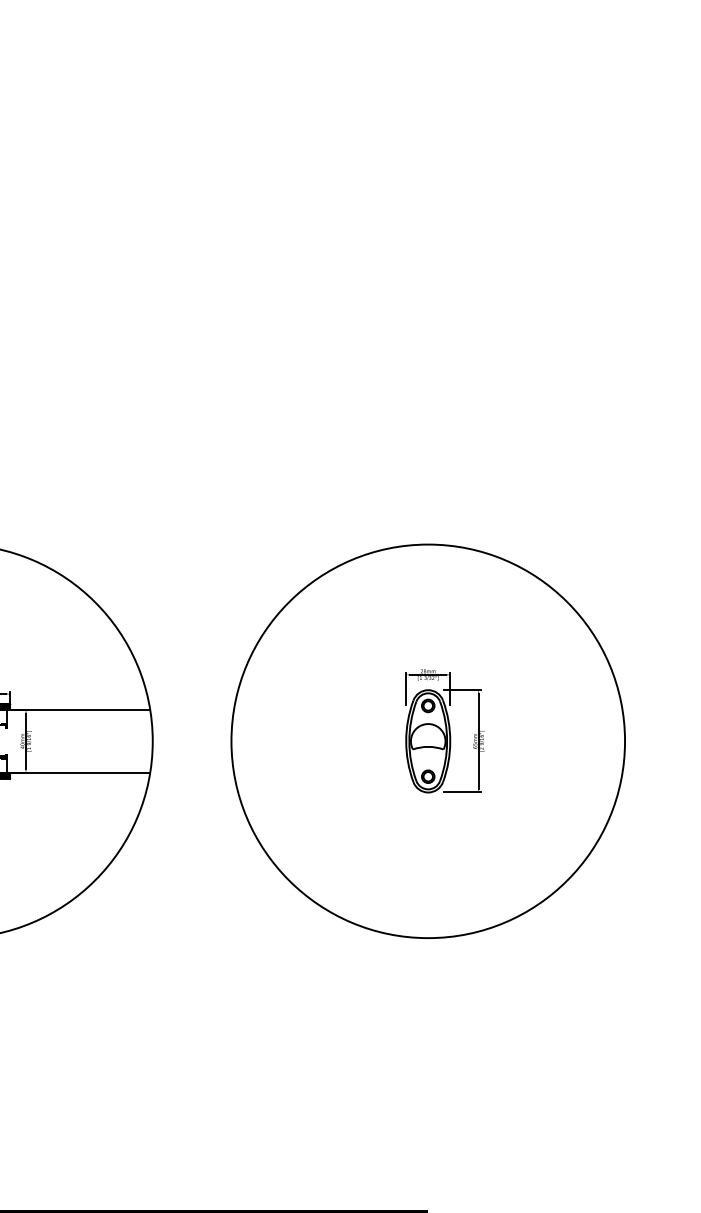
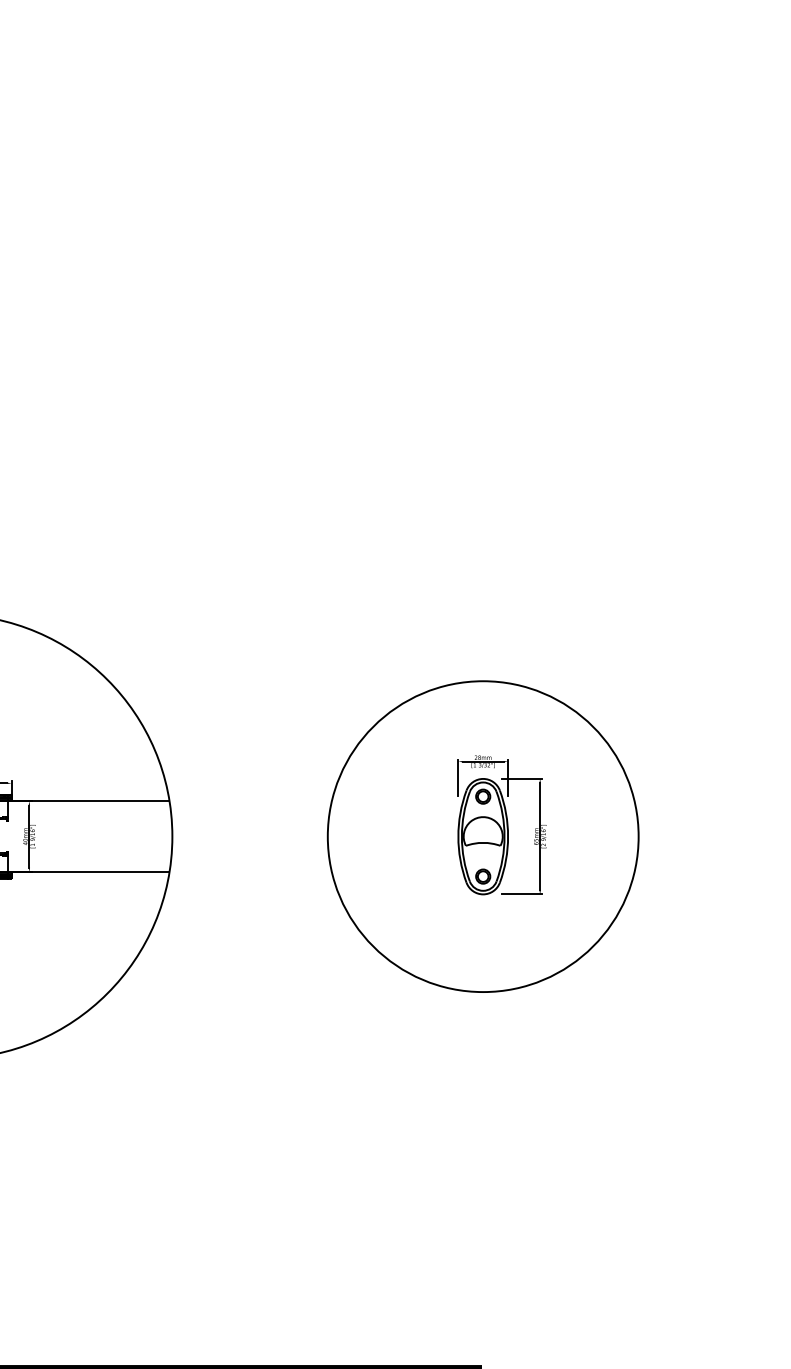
circle: (428, 741) -> (483, 836), size x0.7

